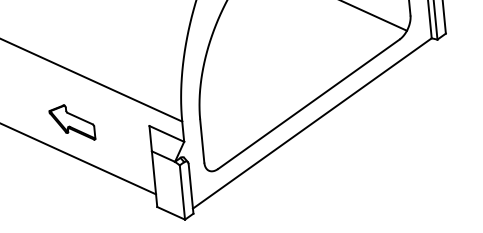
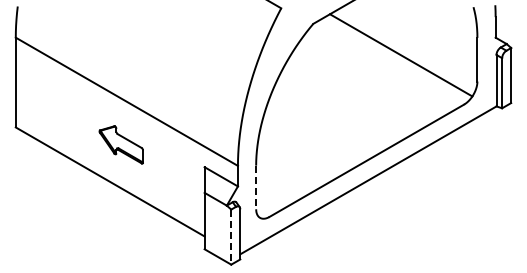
part: (71, 122) -> (120, 144), moved
line: (202, 141) -> (256, 187), solid -> dashed
line: (182, 192) -> (231, 237), solid -> dashed

